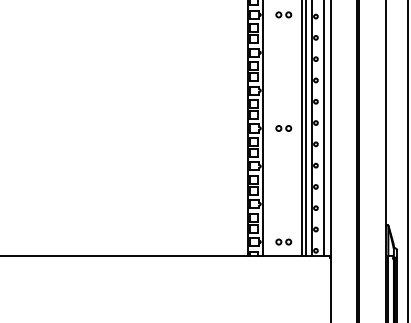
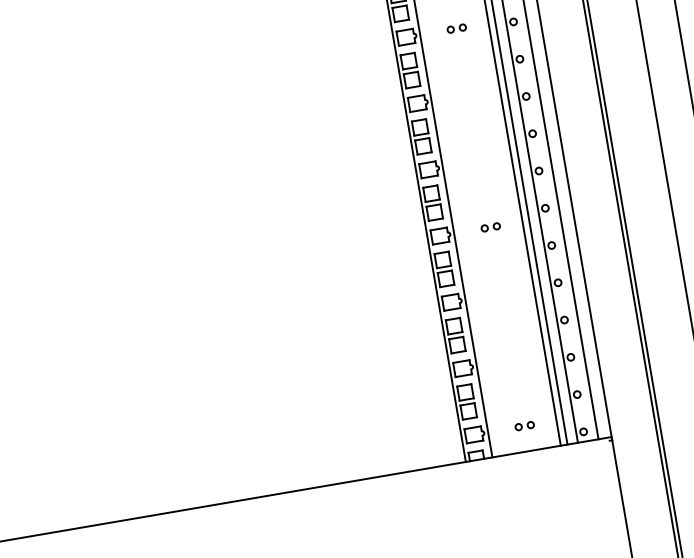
part: (283, 14) -> (456, 27), size x0.7
part: (283, 128) -> (490, 227), size x0.7
part: (283, 241) -> (523, 425), size x0.7

